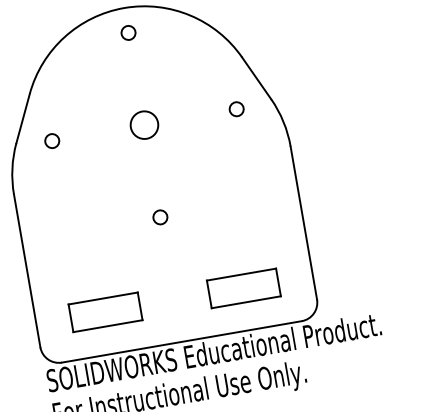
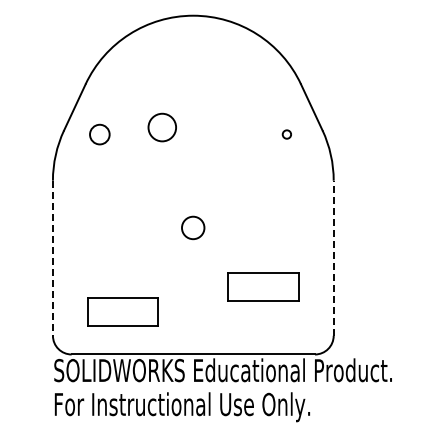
circle: (128, 32) -> (193, 40), removed
circle: (236, 109) -> (286, 134), size x0.6
circle: (143, 125) -> (161, 127), moved
circle: (52, 141) -> (99, 134), size x1.4
circle: (160, 217) -> (193, 228), size x1.6
line: (303, 223) -> (333, 258), solid -> dashed
line: (26, 271) -> (52, 258), solid -> dashed
part: (243, 287) -> (263, 286), moved

